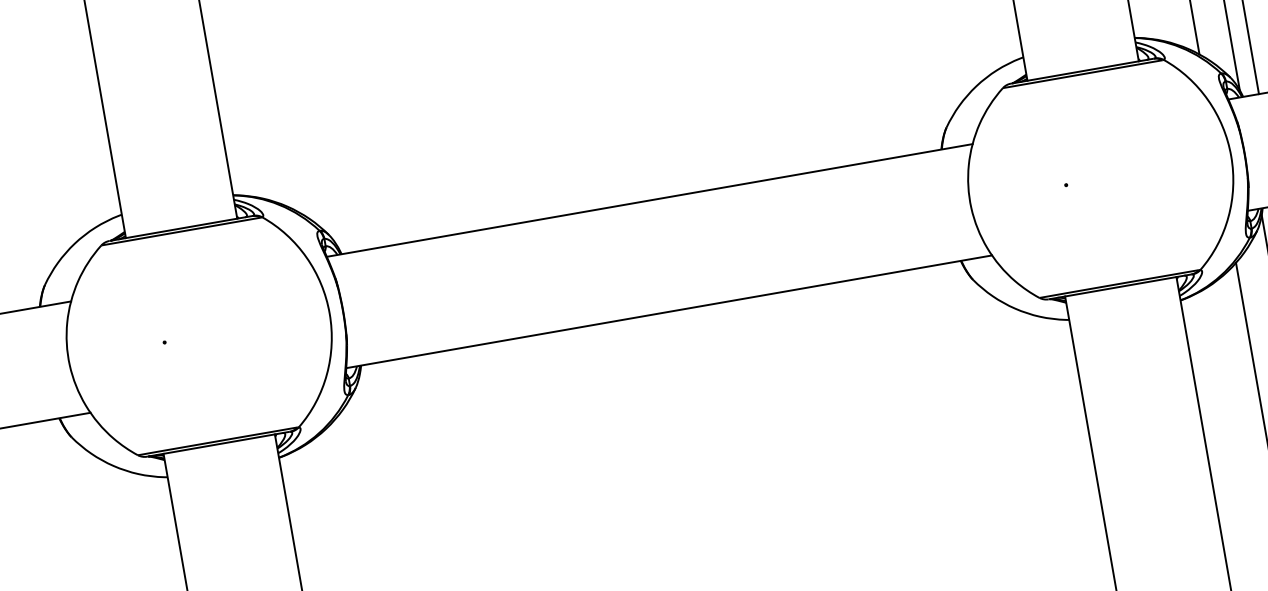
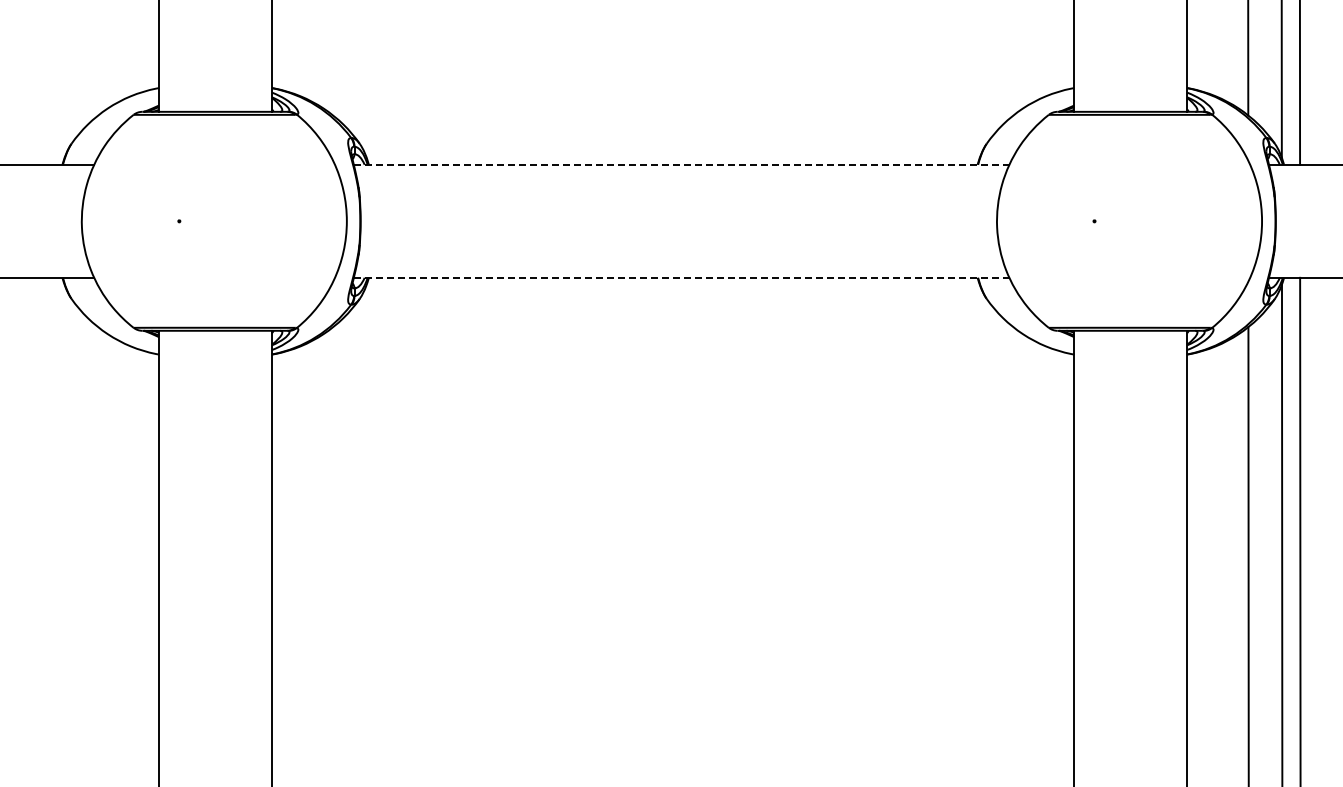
line: (649, 200) -> (681, 164), solid -> dashed
line: (669, 311) -> (681, 277), solid -> dashed

